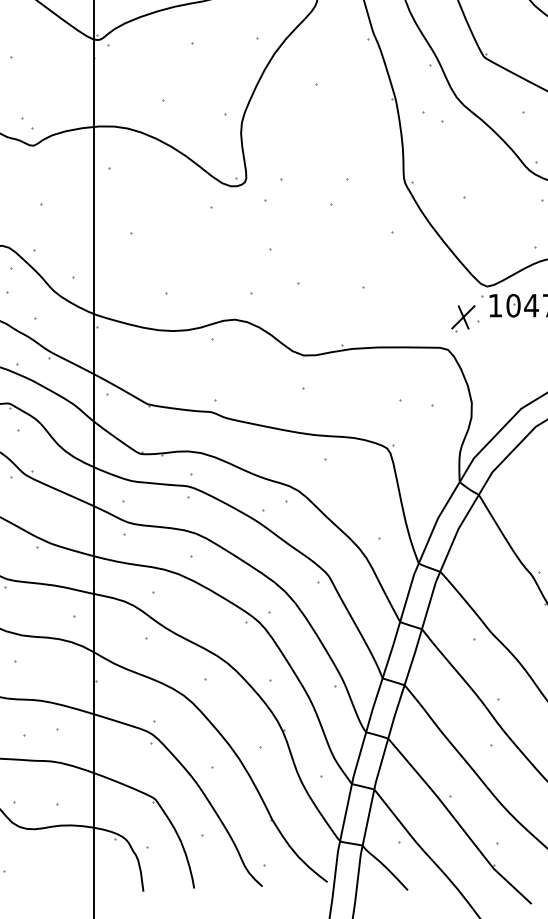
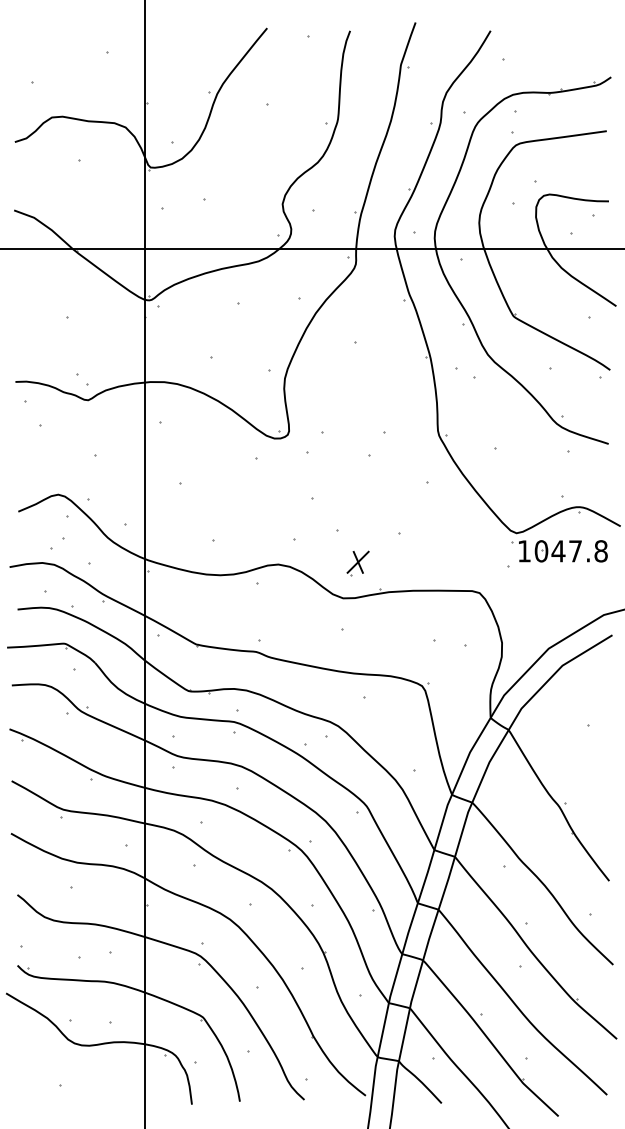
part: (462, 318) -> (357, 563), moved

